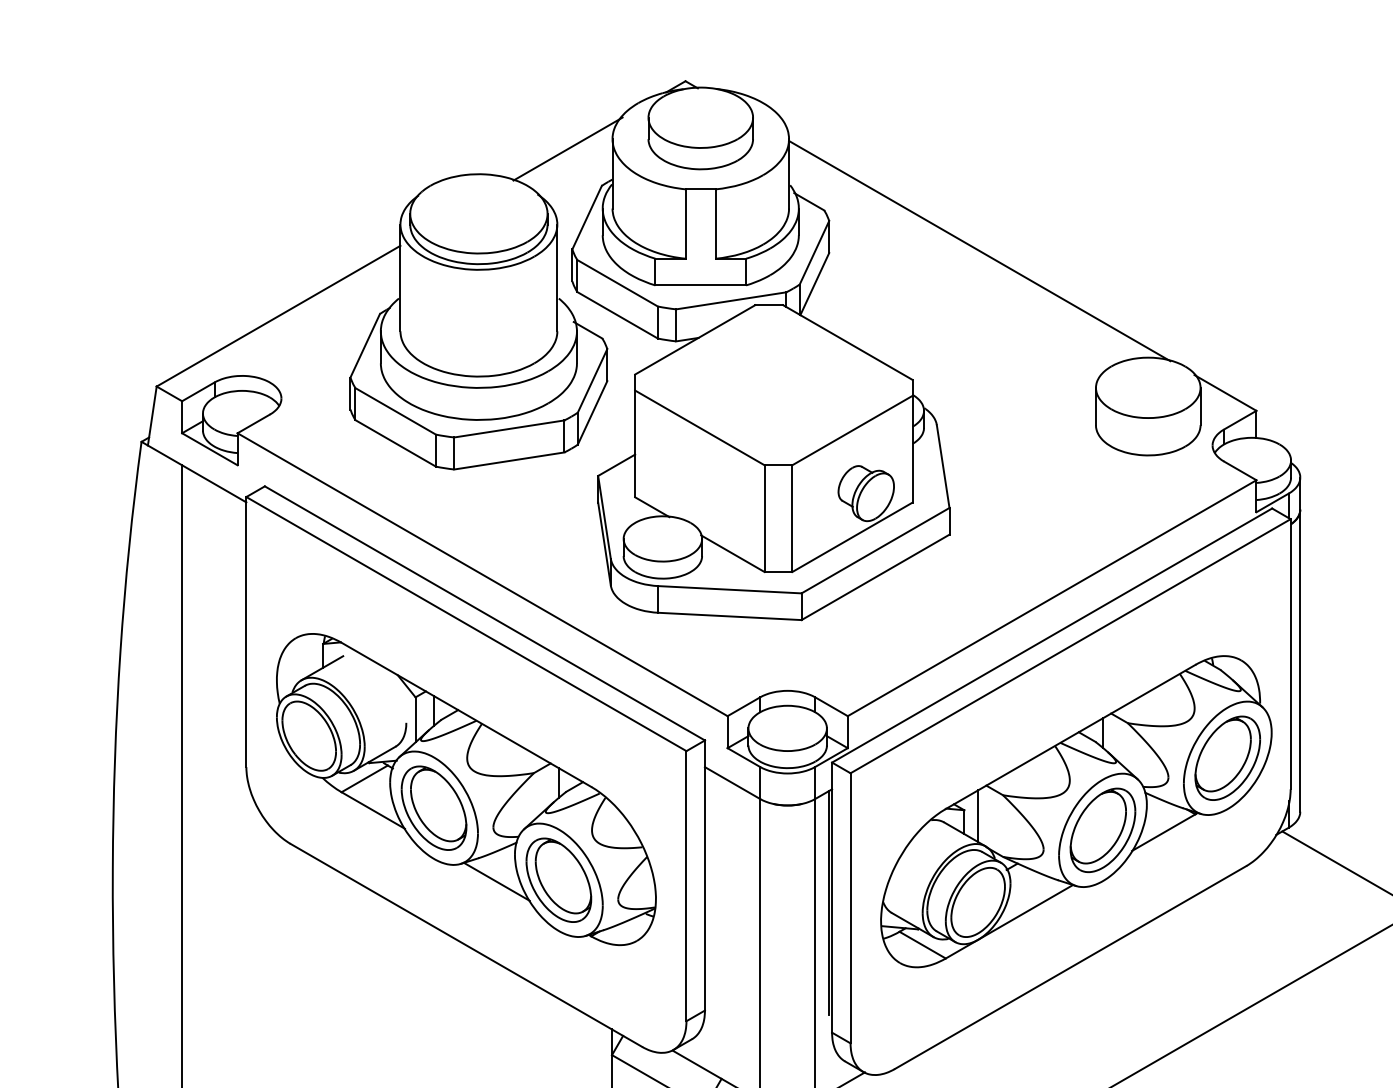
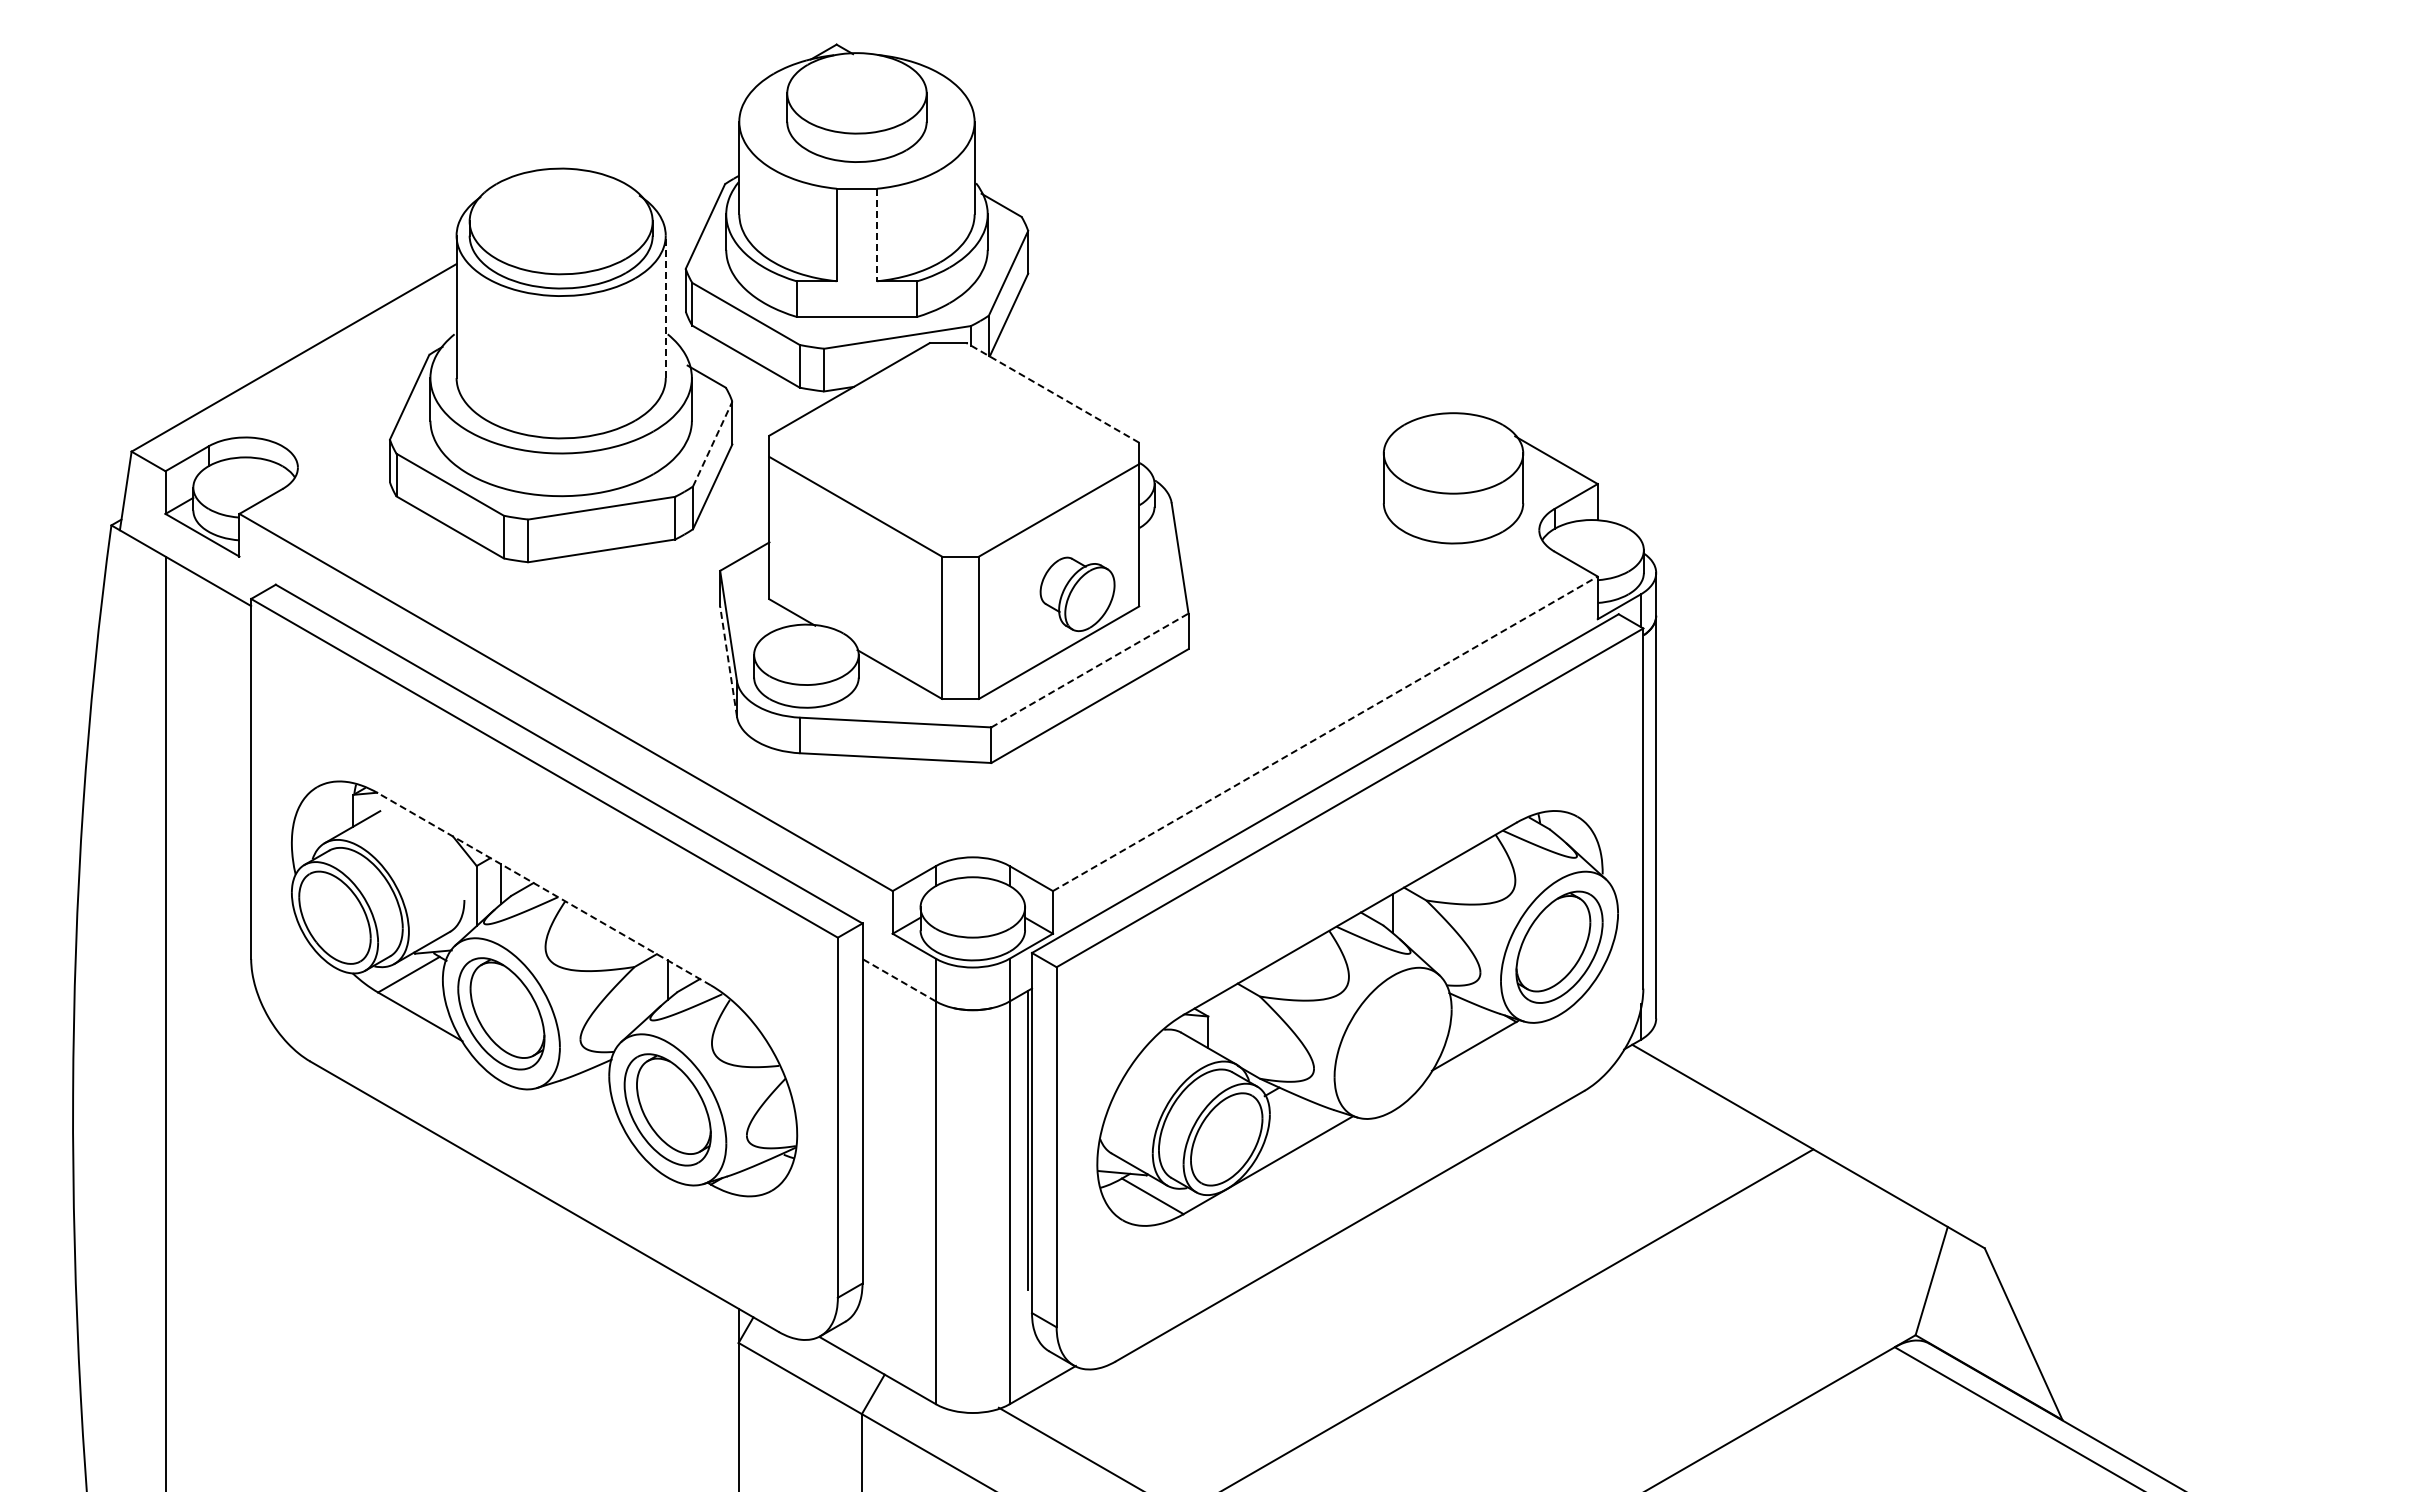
line: (567, 149) -> (679, 135), removed
line: (716, 224) -> (877, 235), solid -> dashed
line: (979, 250) -> (1228, 270), removed
line: (557, 277) -> (665, 306), solid -> dashed
line: (847, 342) -> (1052, 392), solid -> dashed
line: (592, 381) -> (712, 444), solid -> dashed
line: (604, 543) -> (728, 661), solid -> dashed
line: (875, 550) -> (1089, 670), solid -> dashed
line: (1052, 597) -> (1325, 733), solid -> dashed
line: (466, 714) -> (544, 889), solid -> dashed
line: (731, 782) -> (898, 979), solid -> dashed
line: (977, 816) -> (1226, 1024), removed
part: (1103, 829) -> (1393, 1042), removed
line: (497, 881) -> (585, 1111), removed

